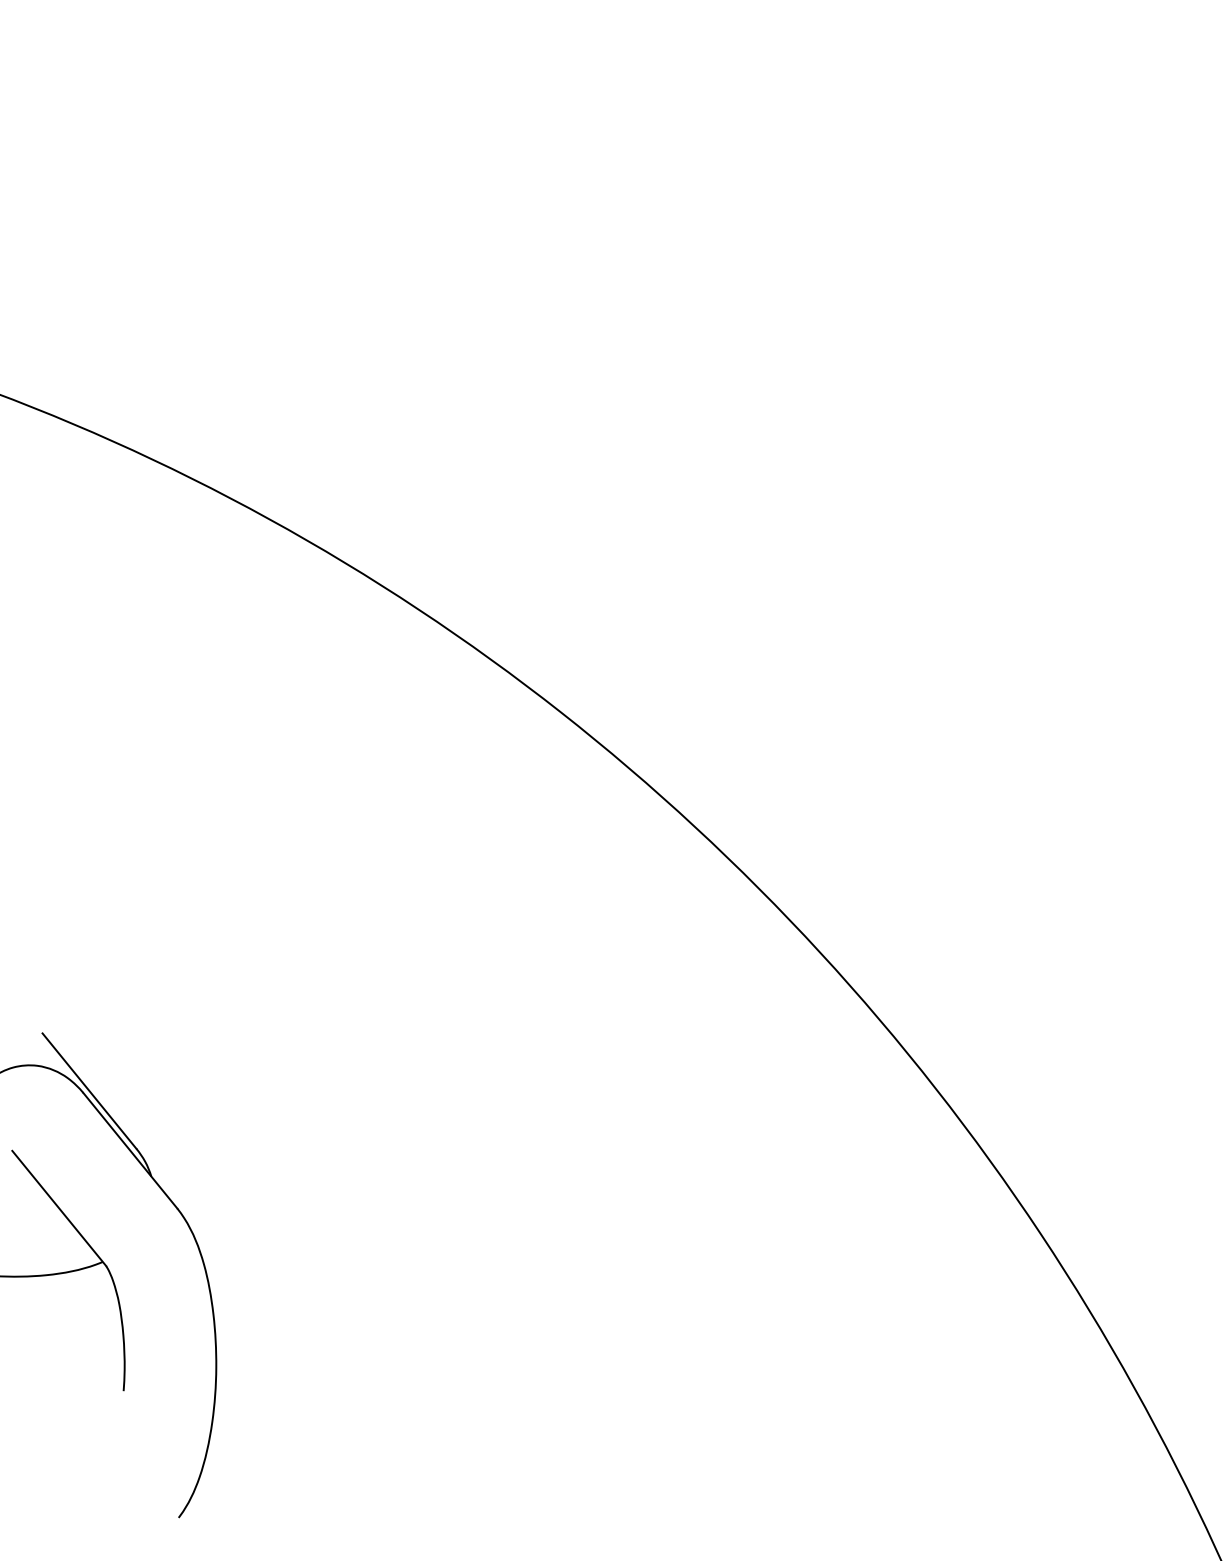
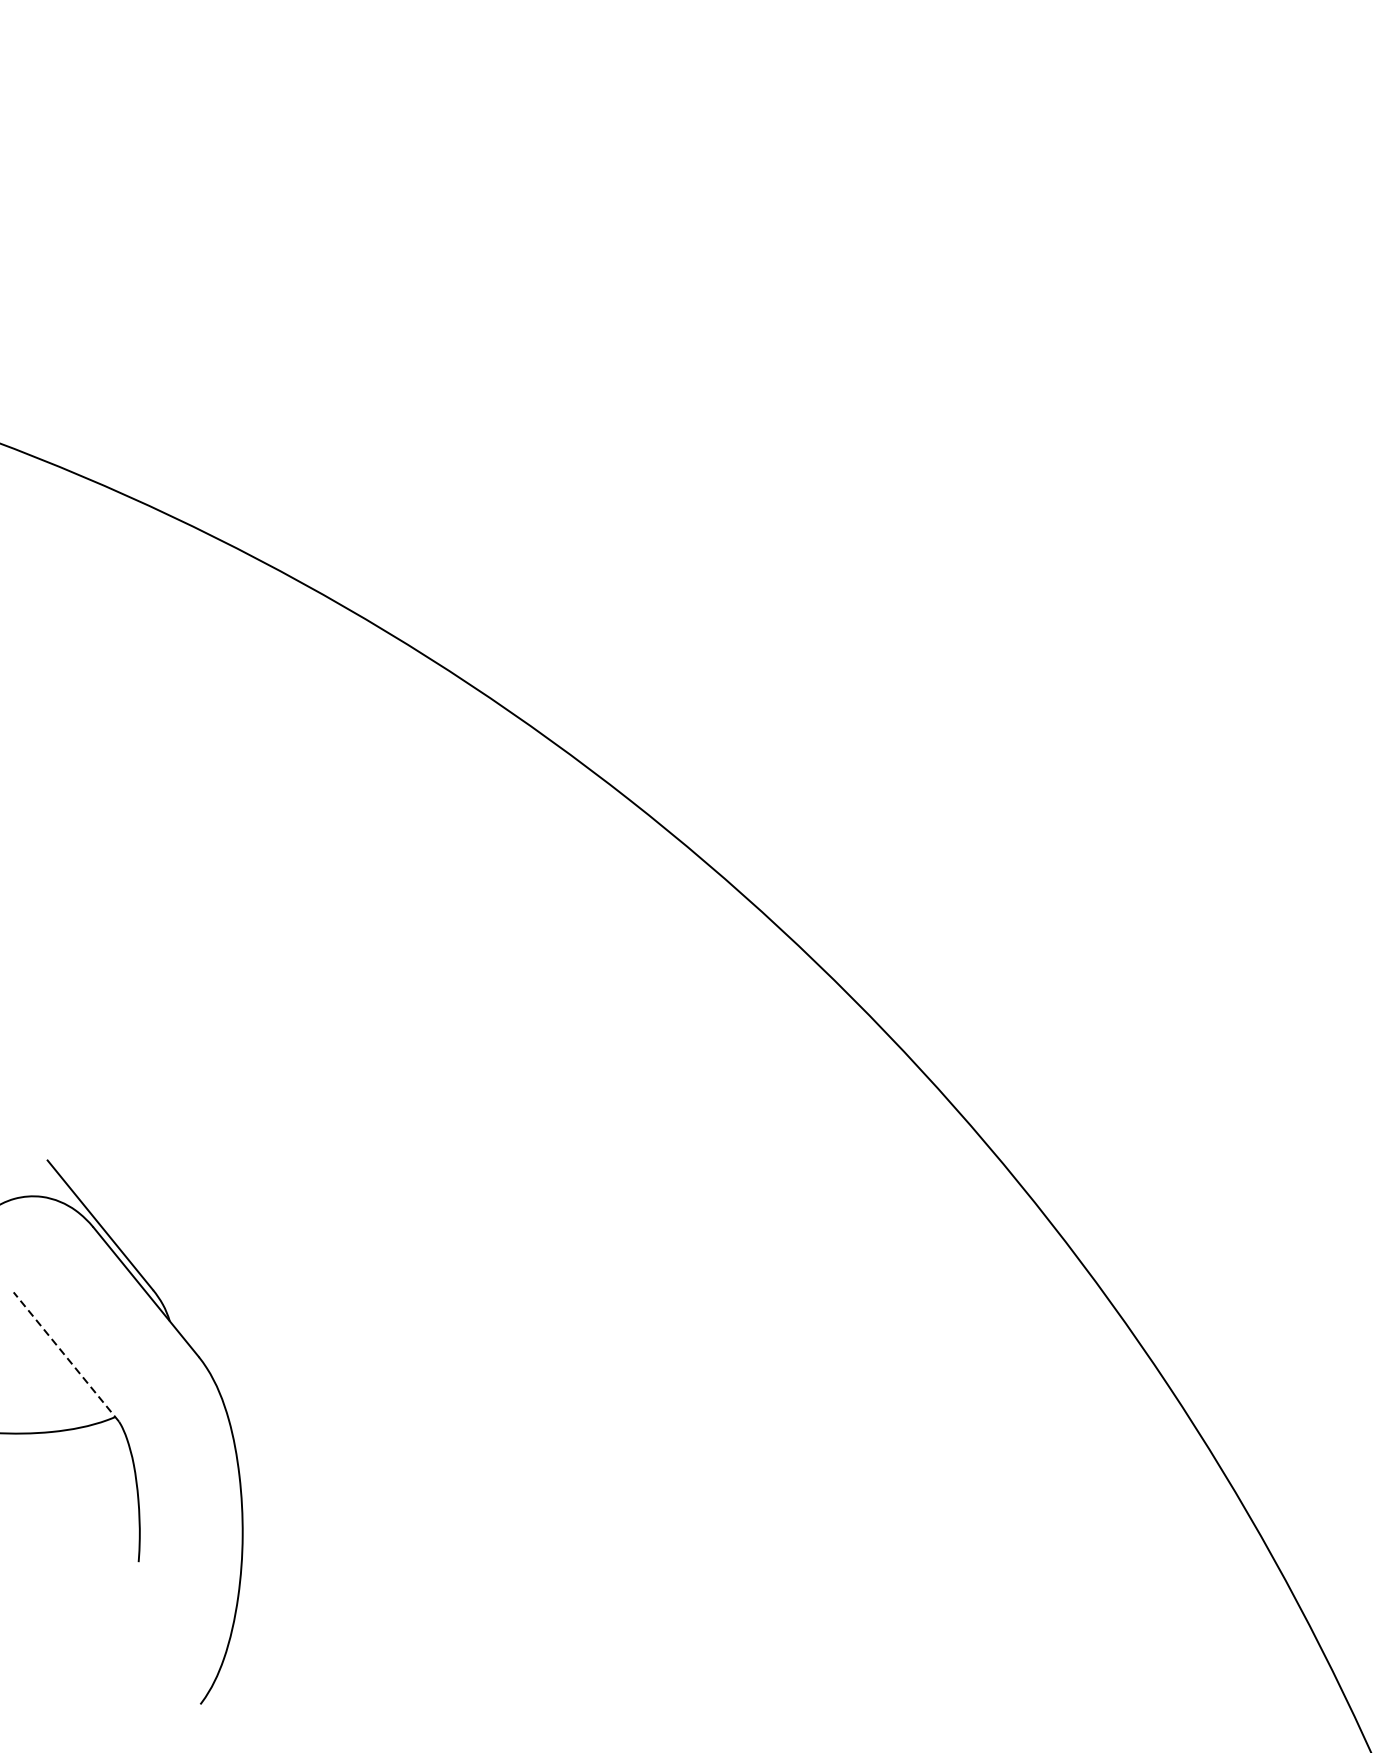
line: (58, 1208) -> (65, 1357), solid -> dashed

